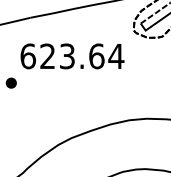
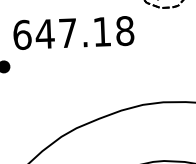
text: (81, 56) -> (84, 32), 623.64 -> 647.18

